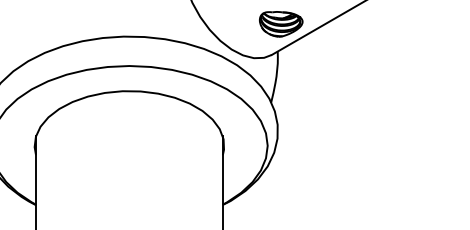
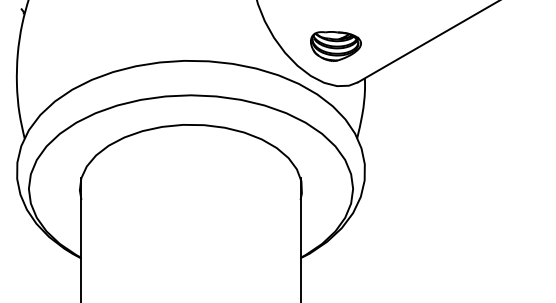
part: (280, 24) -> (335, 46), moved

